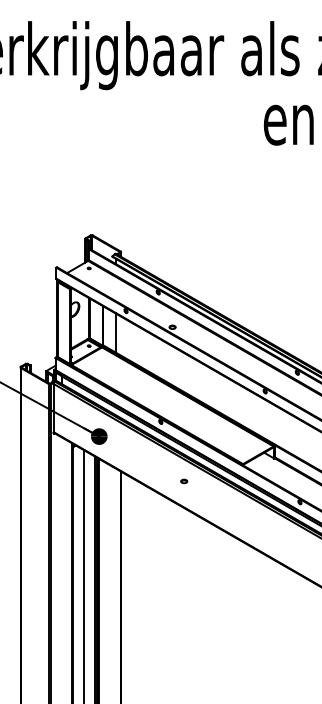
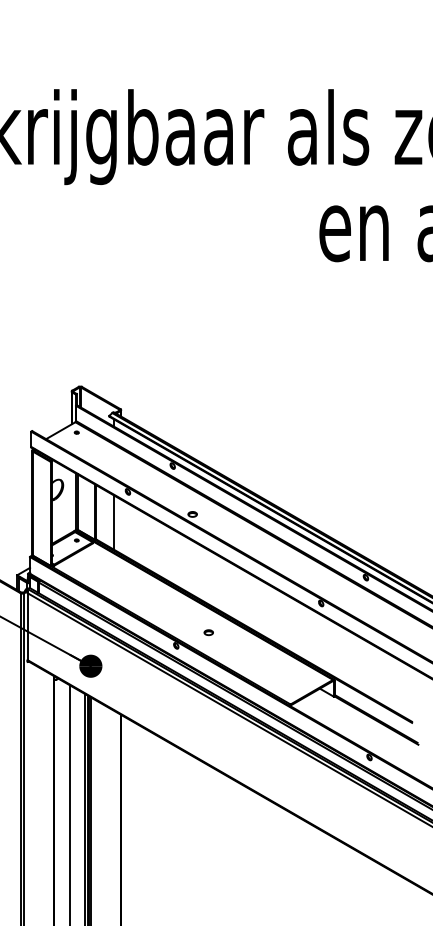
part: (184, 481) -> (209, 632), moved

